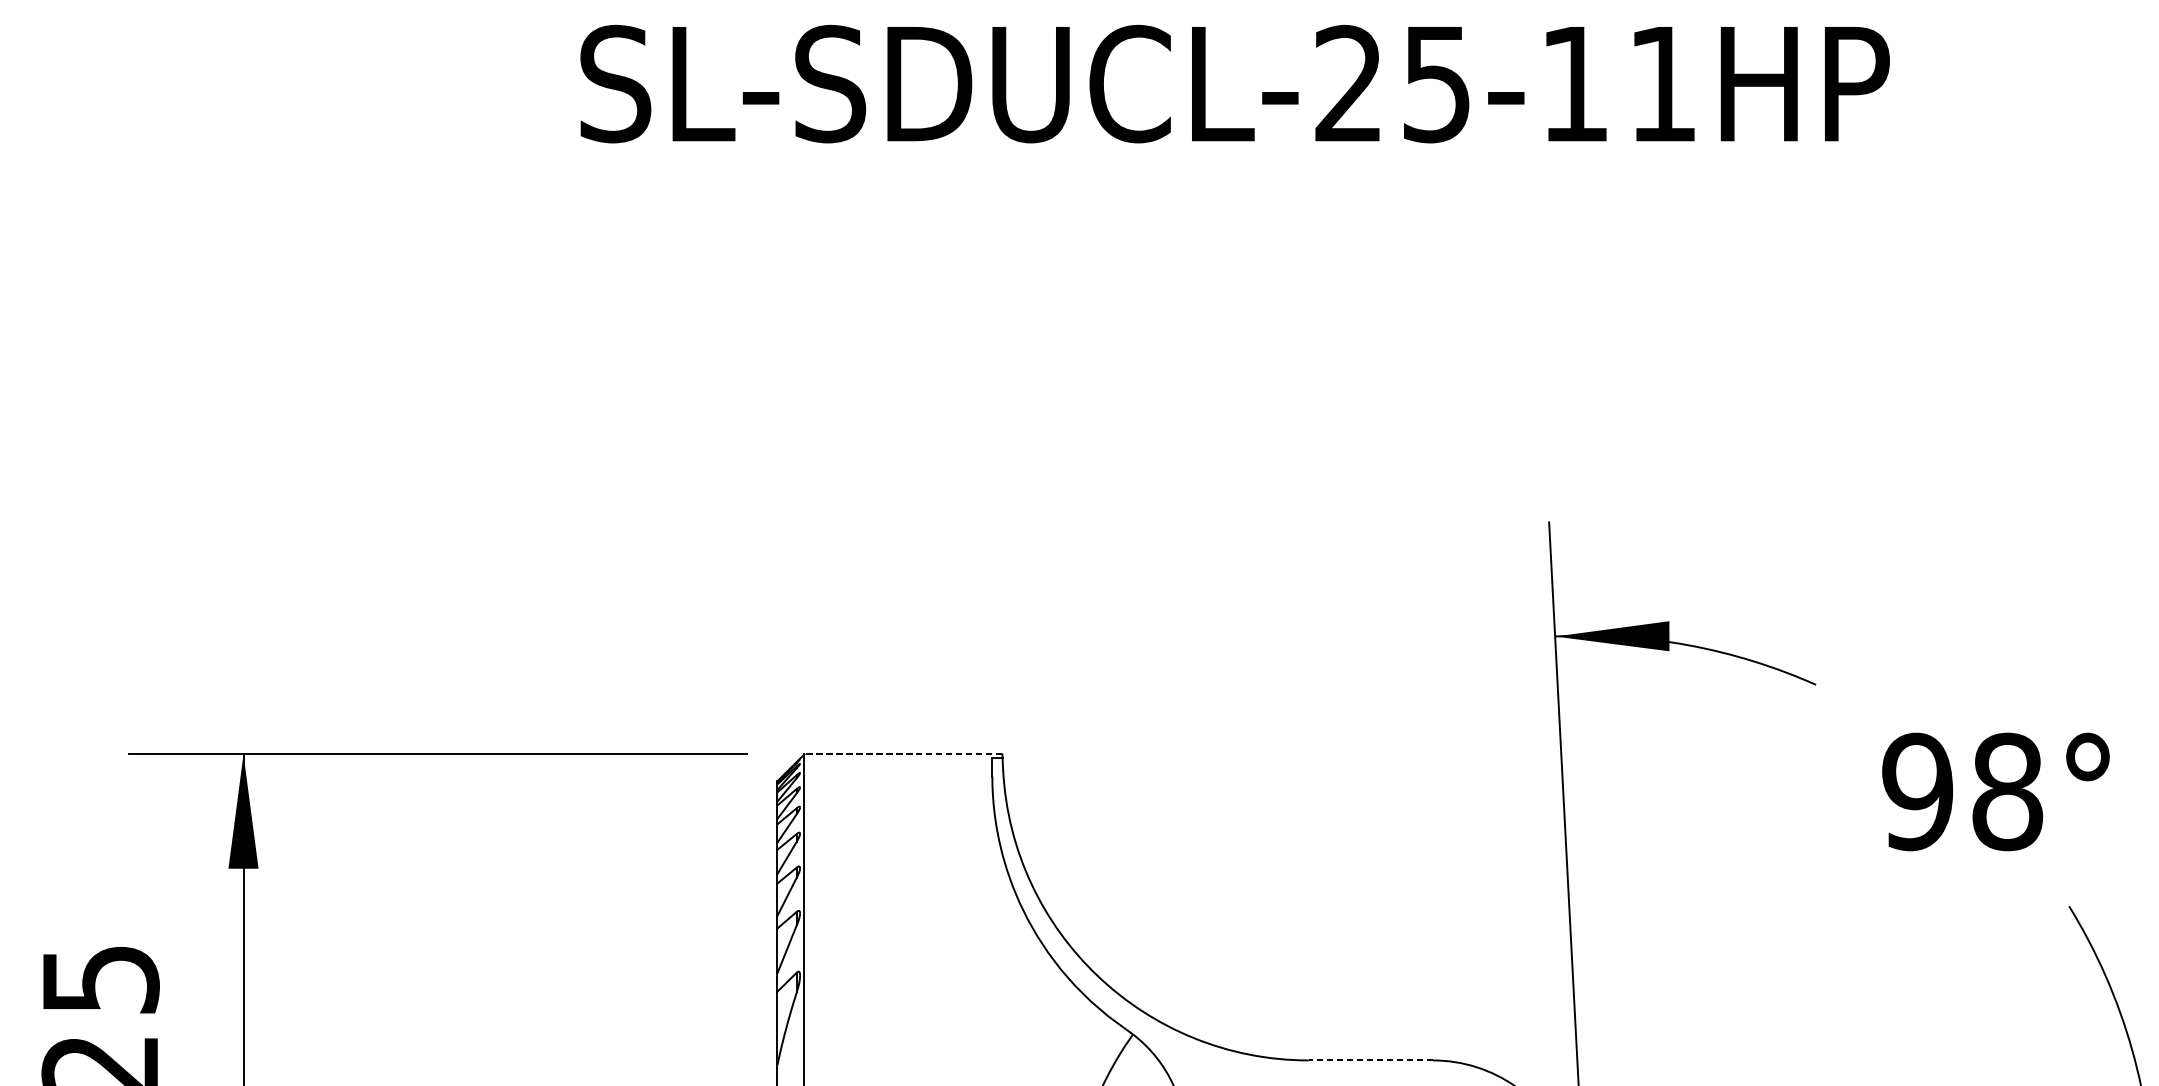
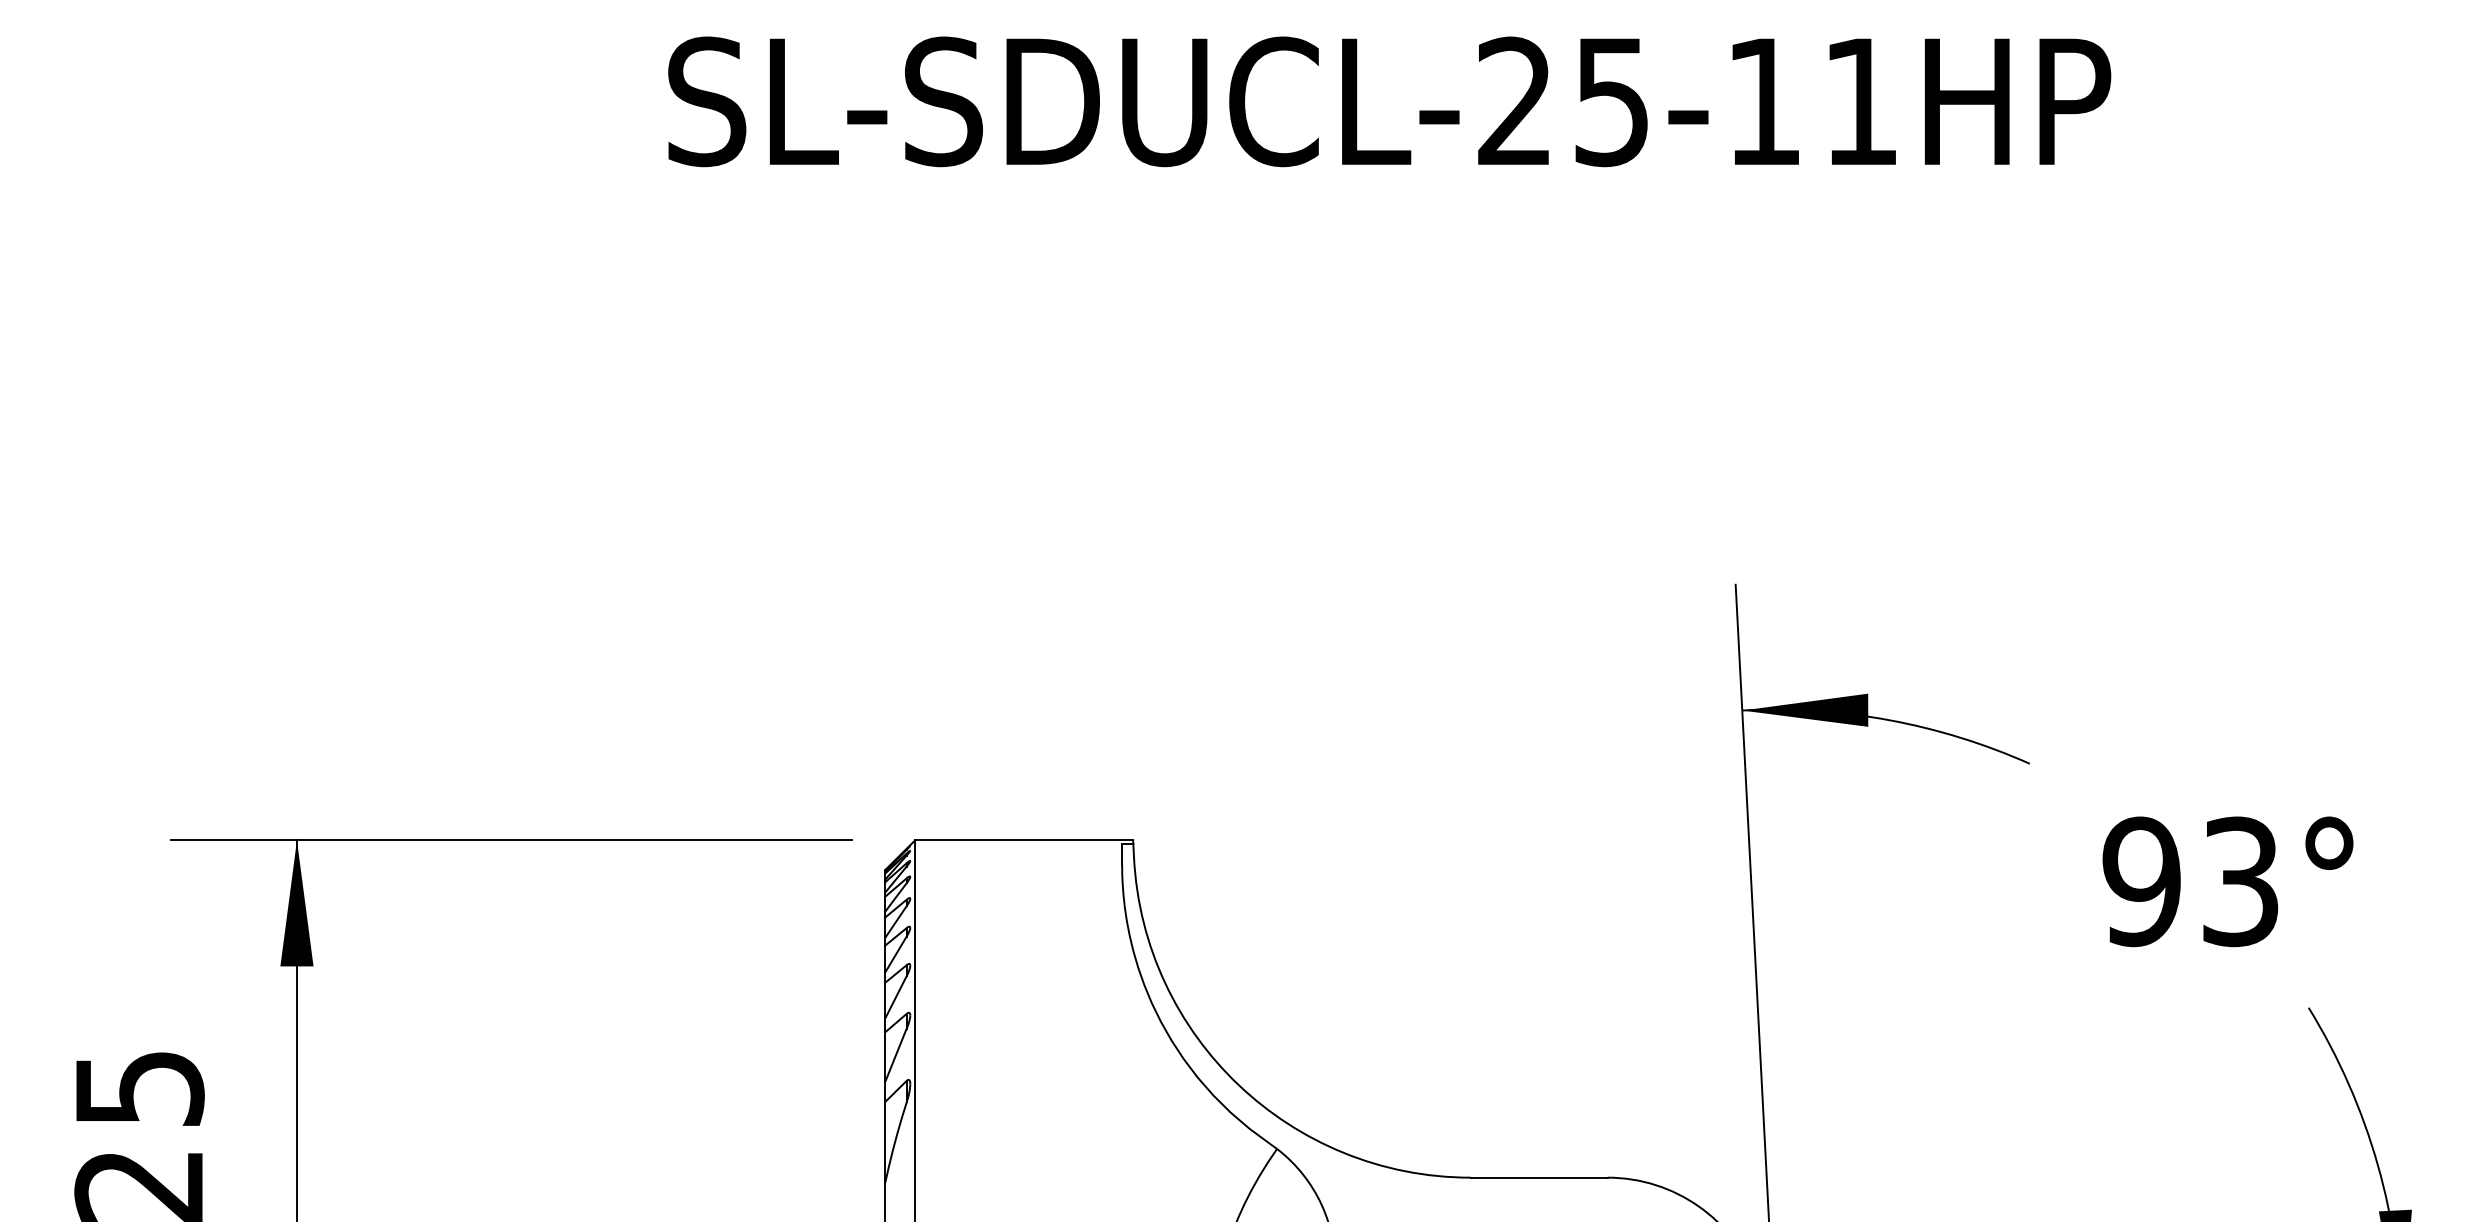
line: (902, 754) -> (1023, 840), dashed -> solid
text: (2007, 791) -> (2240, 881), 98° -> 93°
line: (1370, 1060) -> (1538, 1177), dashed -> solid

